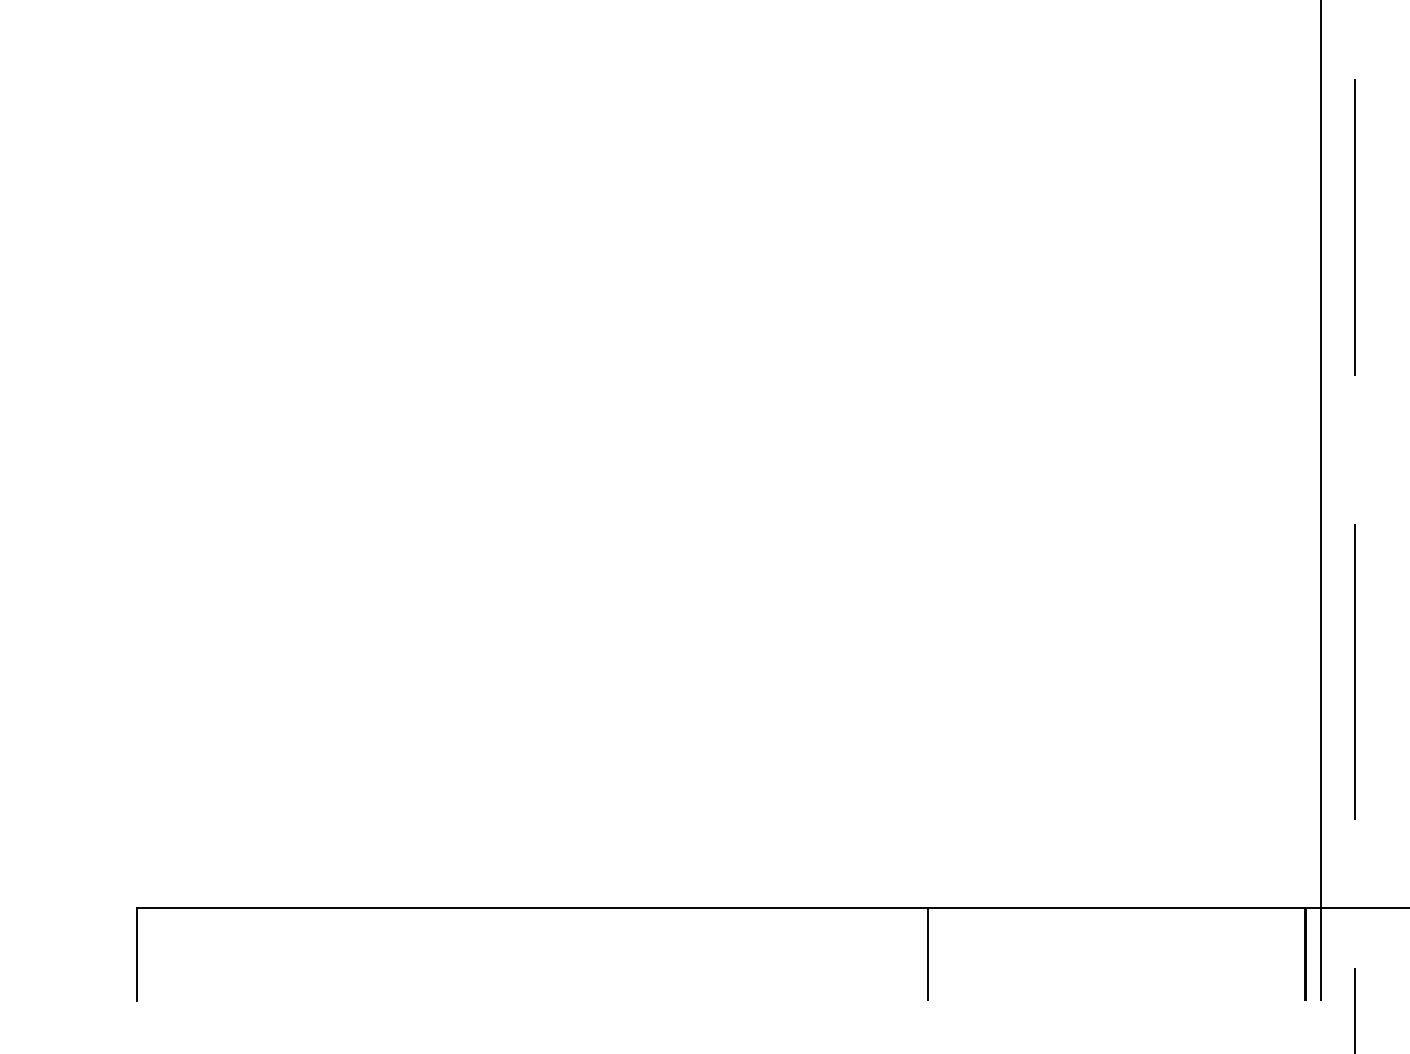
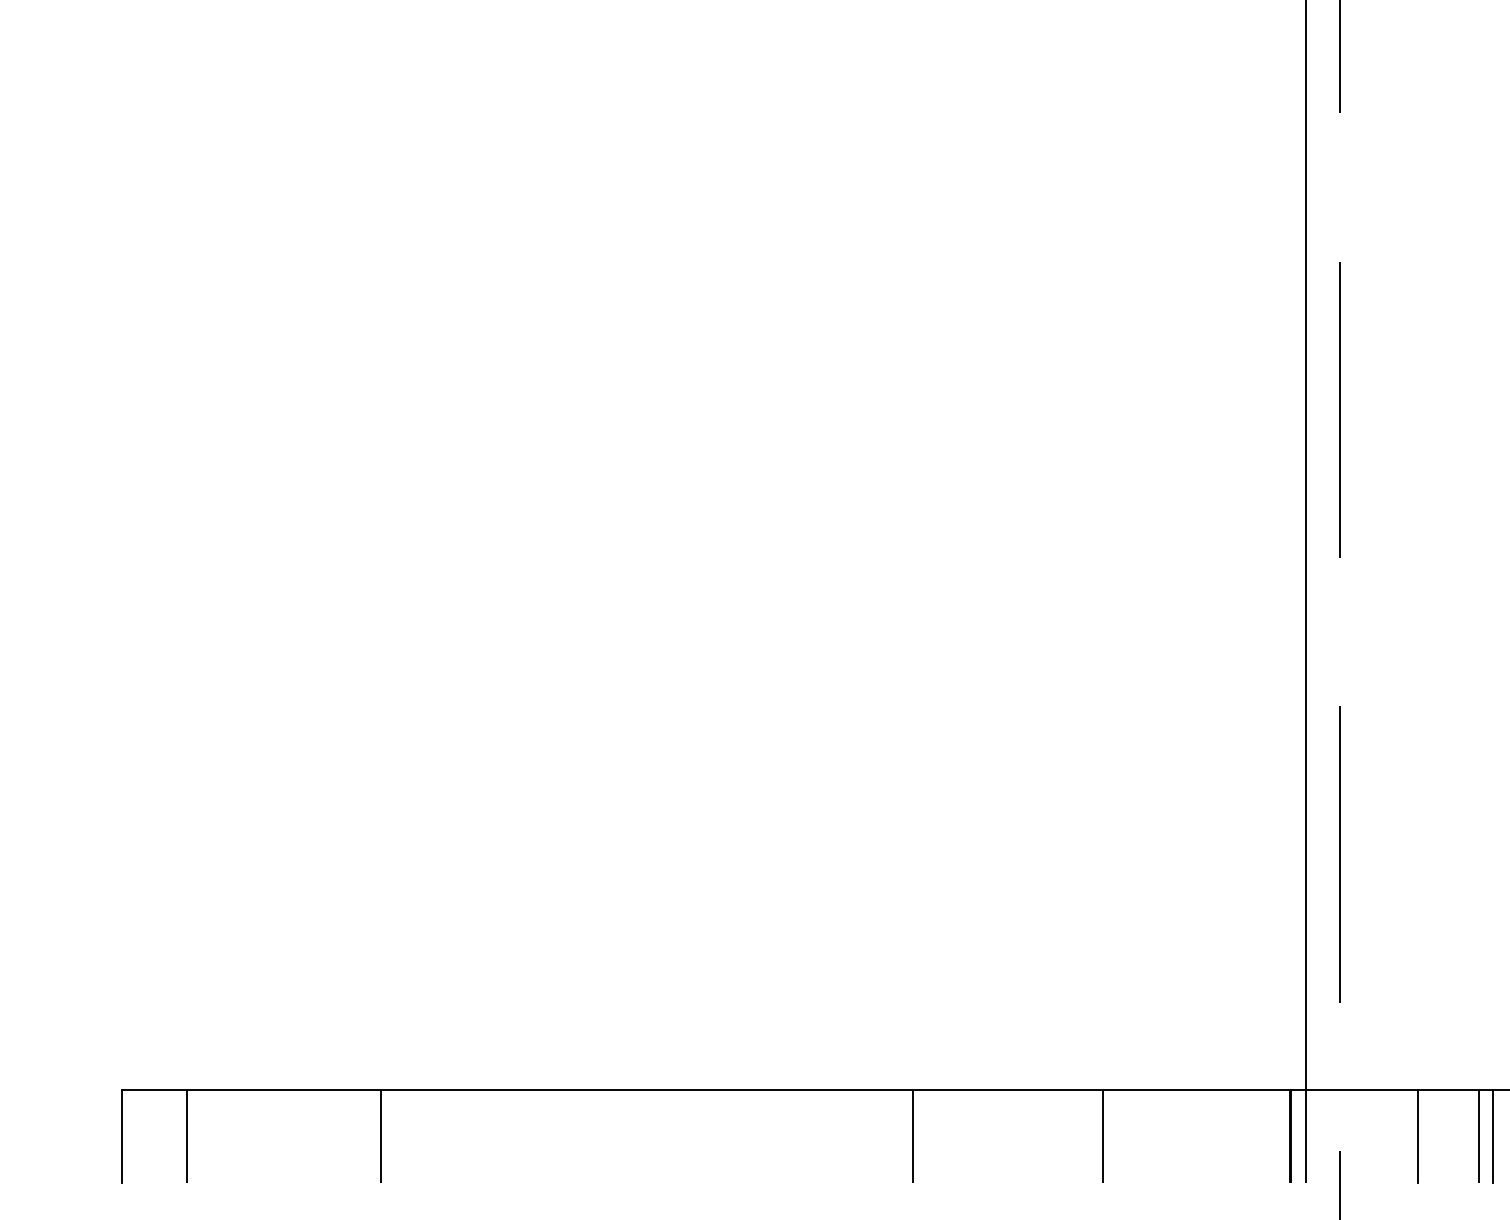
line: (201, 954) -> (186, 1136), added
line: (395, 954) -> (380, 1136), added
line: (1117, 954) -> (1102, 1136), added

